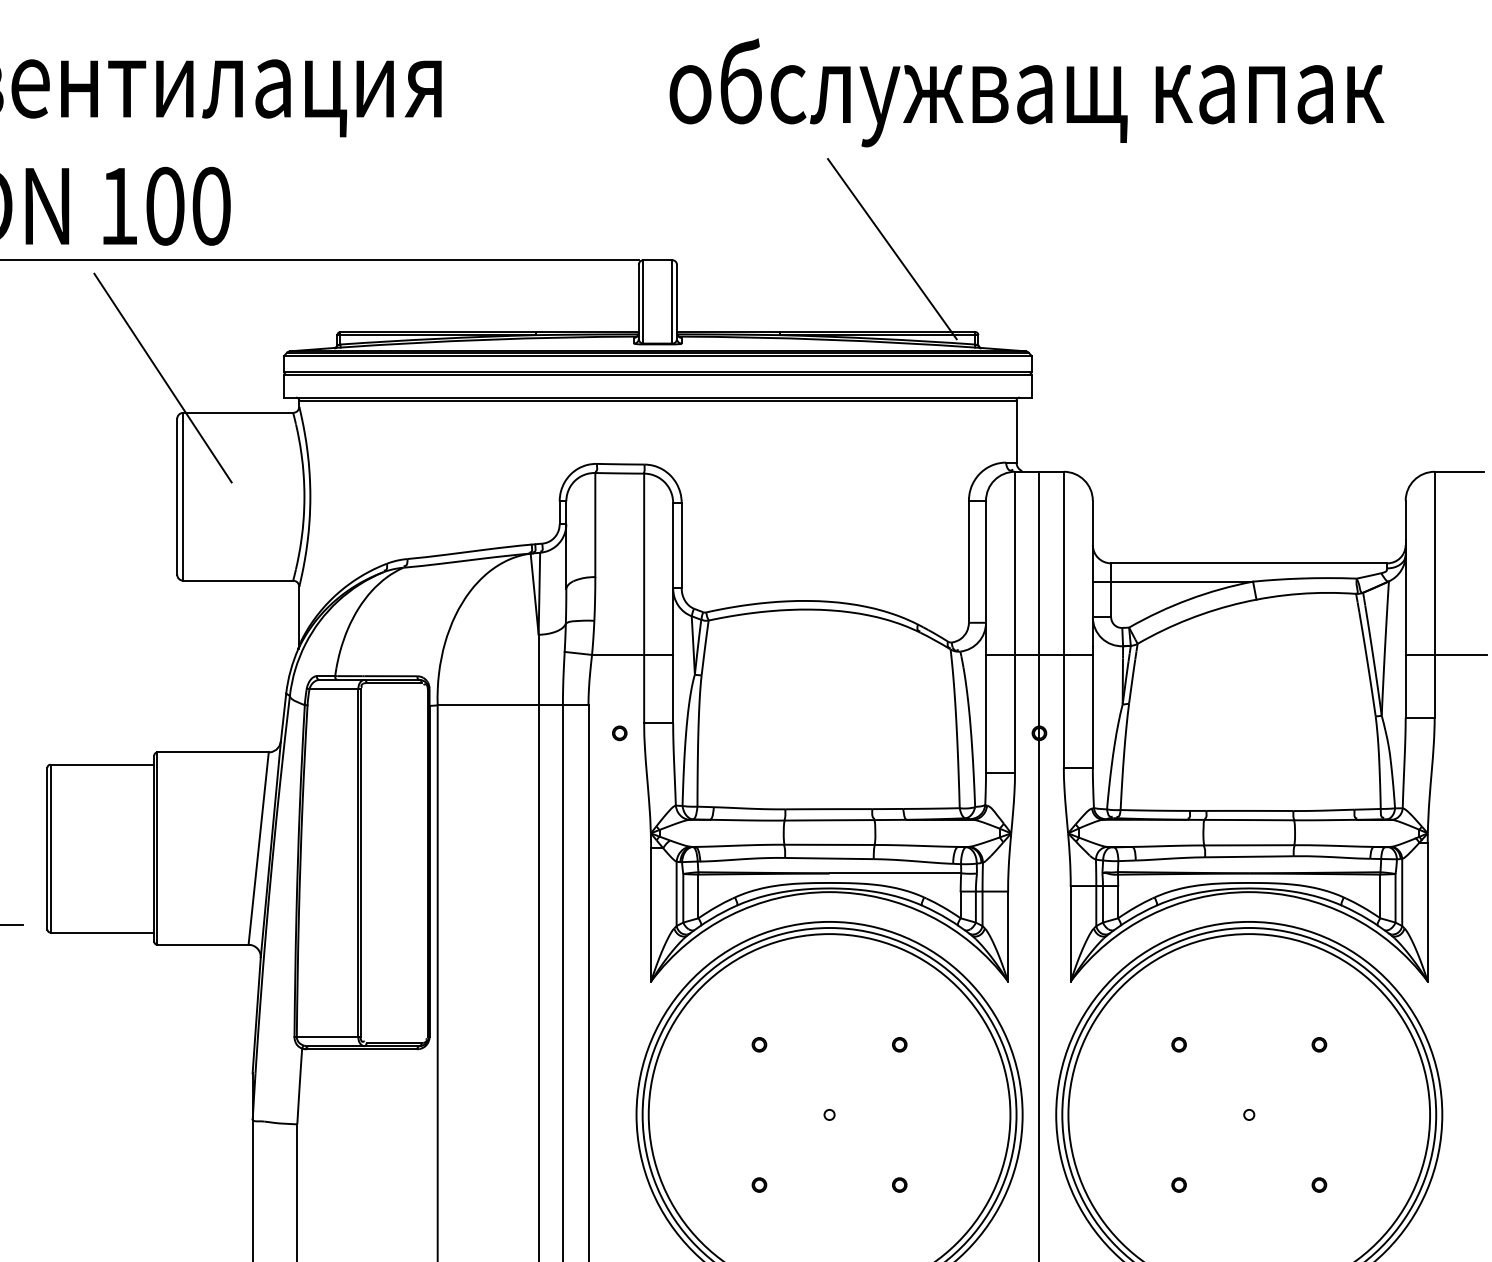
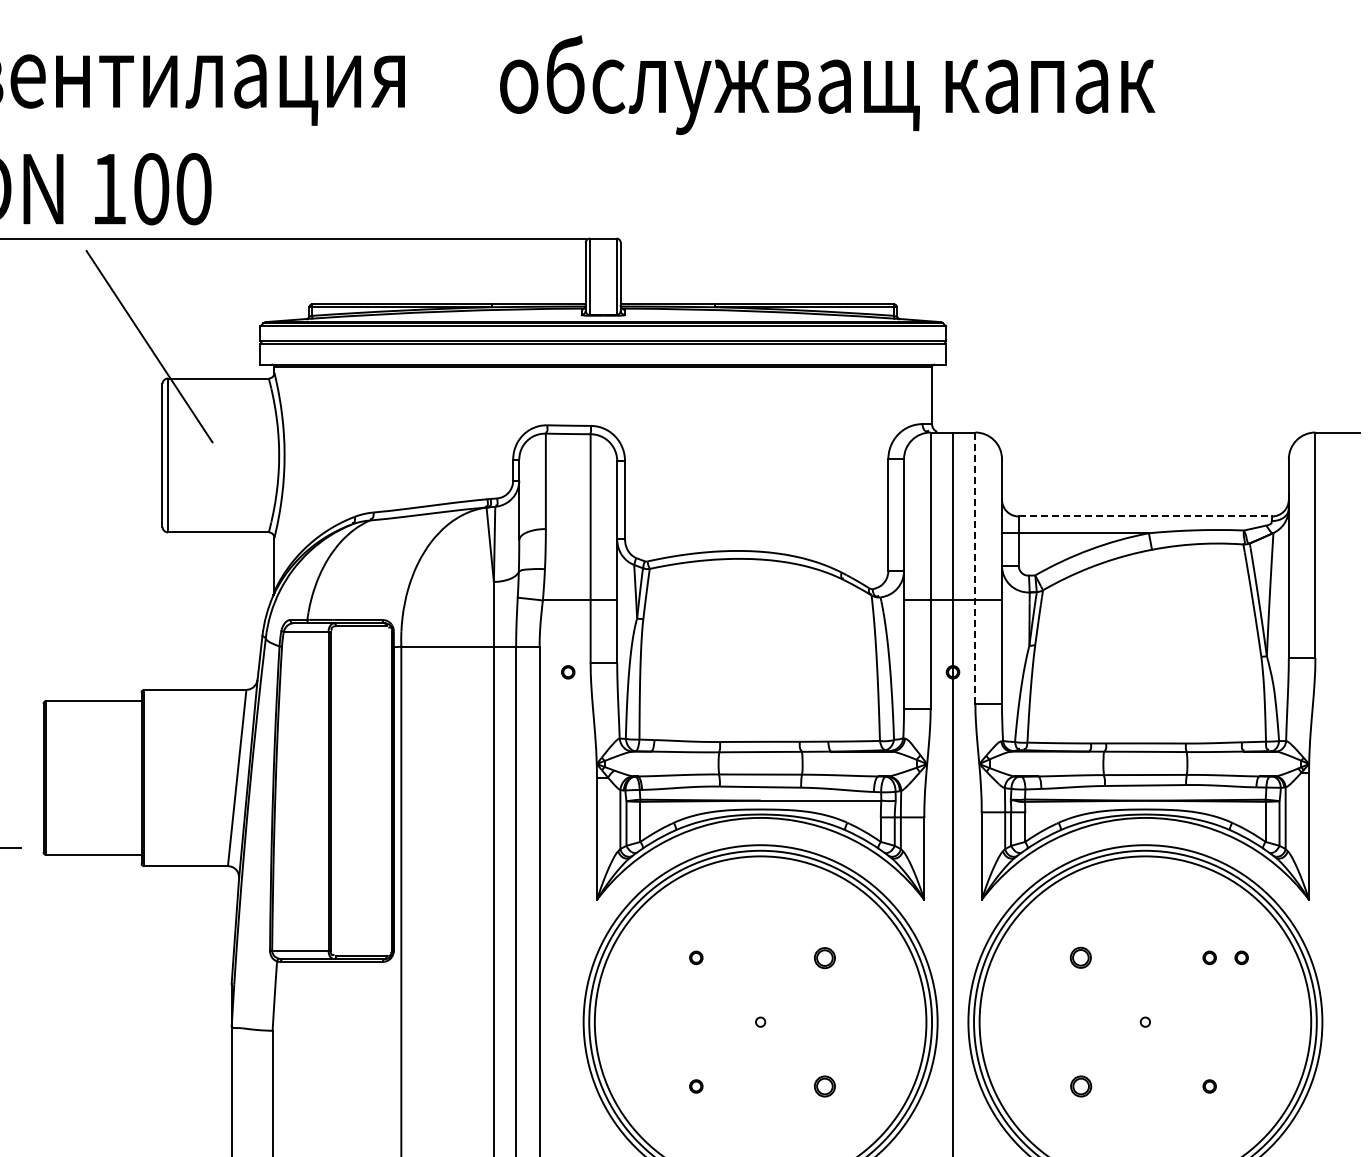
text: (1026, 92) -> (827, 84), moved
line: (892, 249) -> (818, 228), removed
line: (1249, 563) -> (1145, 516), solid -> dashed
line: (1063, 620) -> (975, 568), solid -> dashed
line: (1445, 654) -> (1325, 600), removed
part: (899, 1044) -> (824, 957), size x1.6
part: (1179, 1044) -> (1081, 957), size x1.6
part: (1354, 1044) -> (1241, 957), added
part: (899, 1185) -> (824, 1086), size x1.6
part: (1178, 1185) -> (1080, 1086), size x1.6

